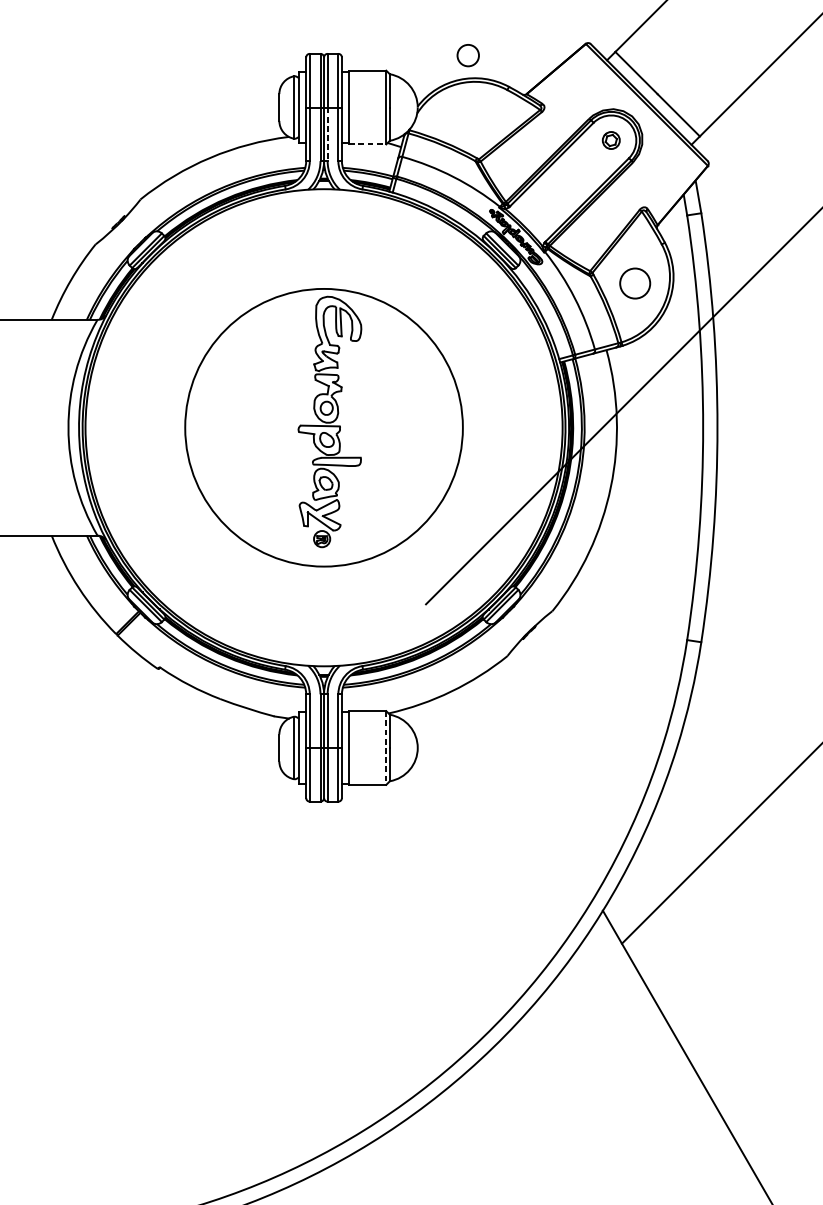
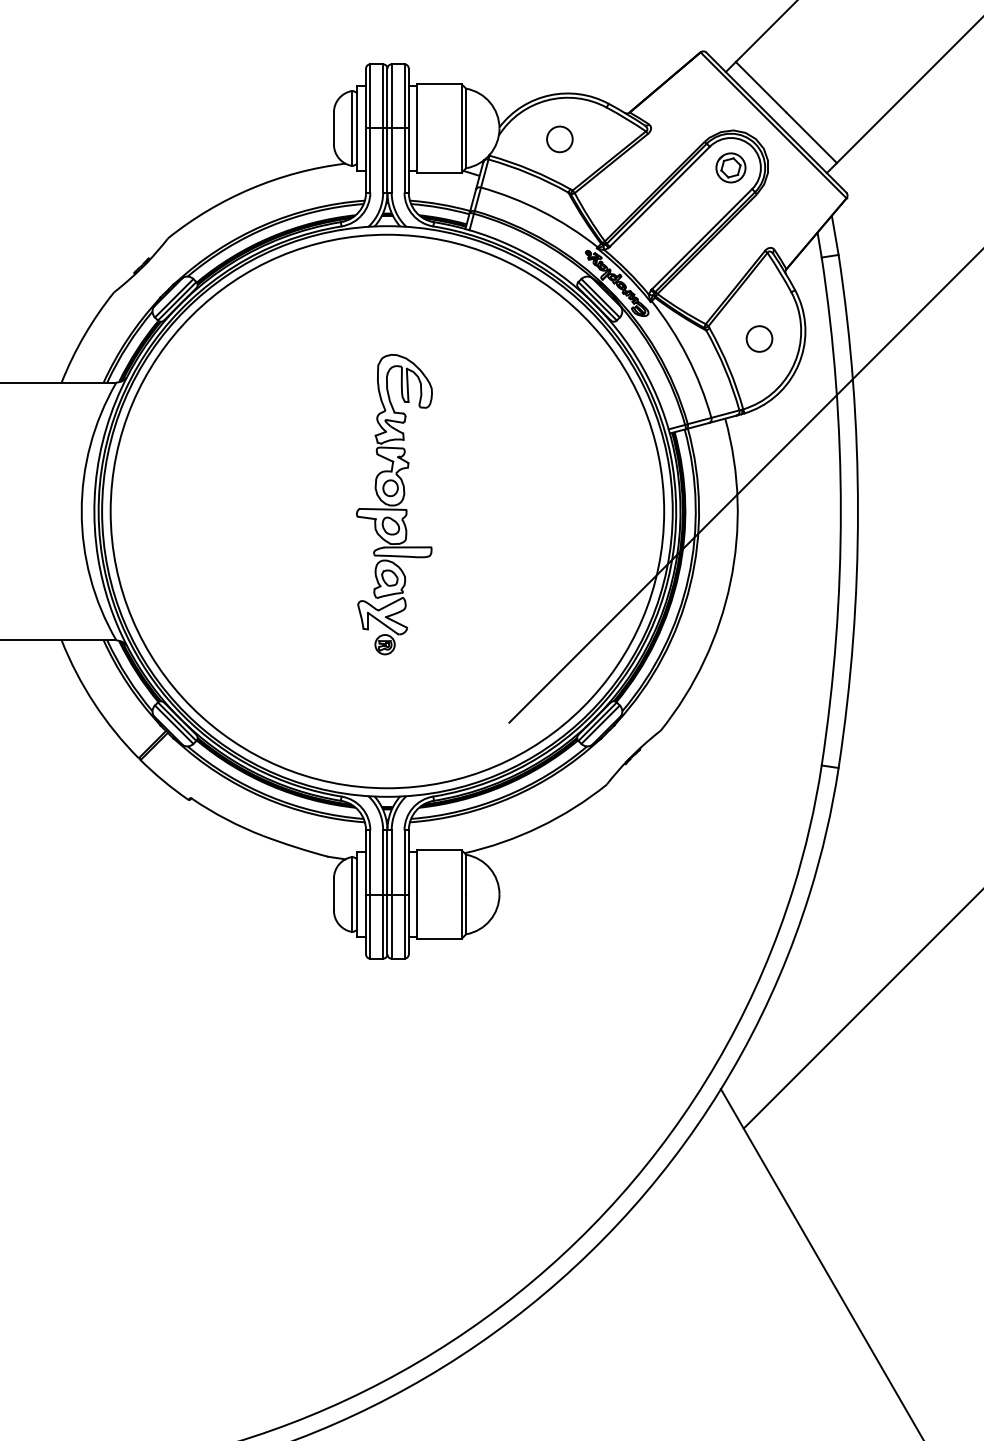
circle: (467, 55) -> (559, 139), moved
line: (327, 135) -> (391, 161), dashed -> solid
part: (610, 140) -> (730, 167), size x1.43
line: (368, 144) -> (440, 172), dashed -> solid
circle: (635, 283) -> (759, 338), size x0.71
circle: (324, 427) -> (387, 511), size x1.67
line: (385, 748) -> (461, 895), dashed -> solid

